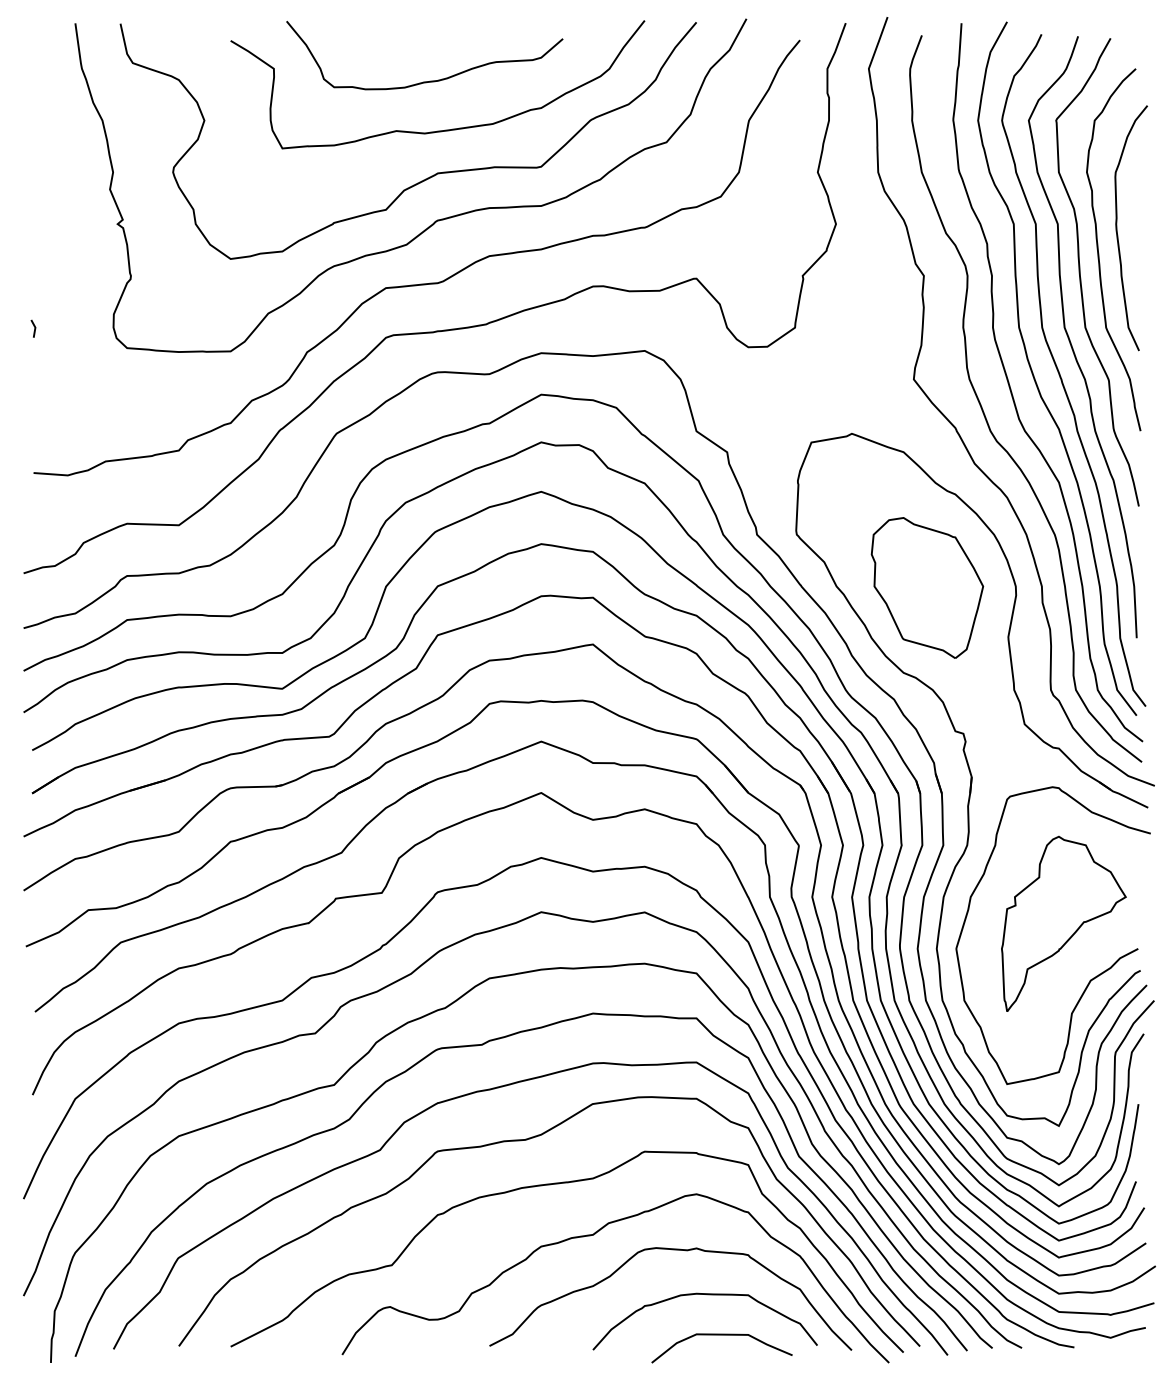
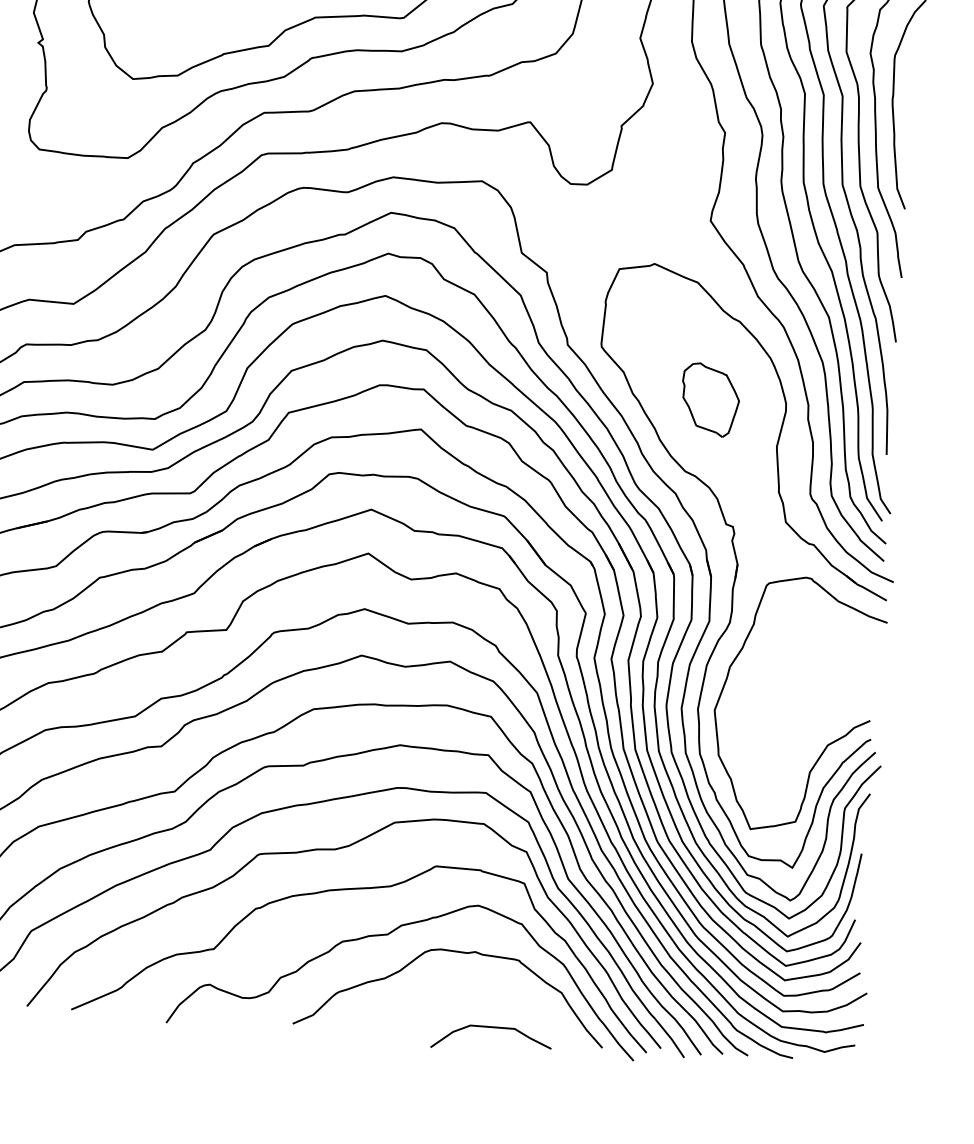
part: (927, 587) -> (710, 399), size x0.6
part: (1063, 923) -> (807, 694), removed
curve: (707, 1295) -> (482, 992), removed

